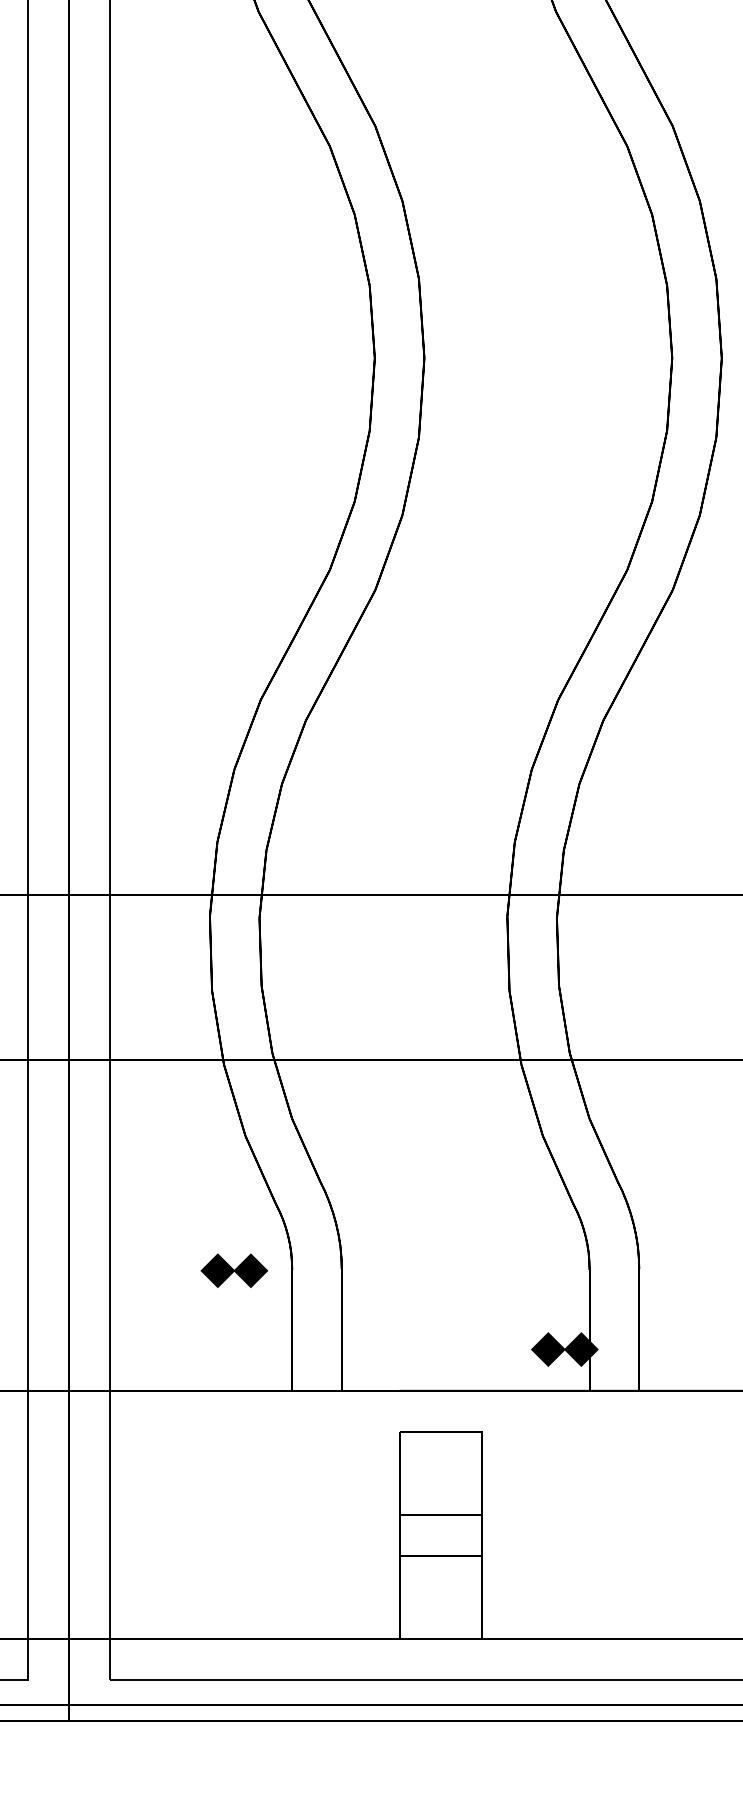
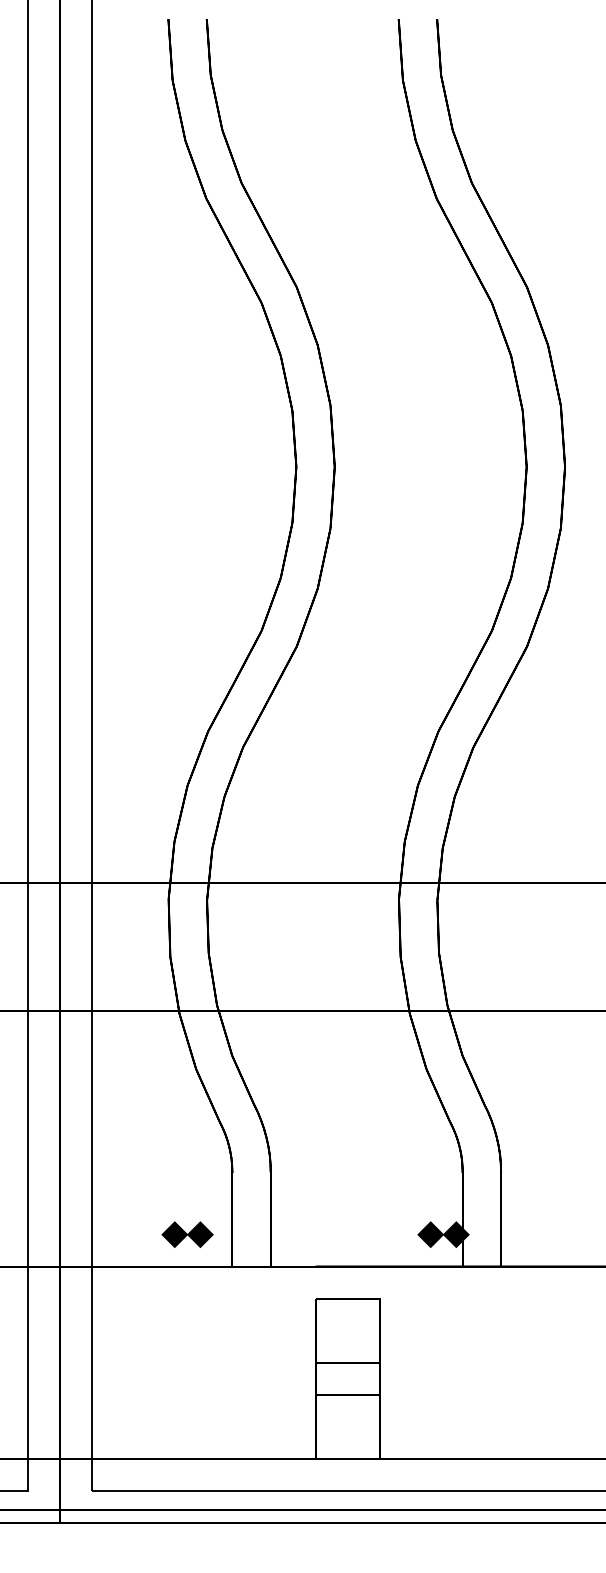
part: (234, 1270) -> (187, 1234), moved

